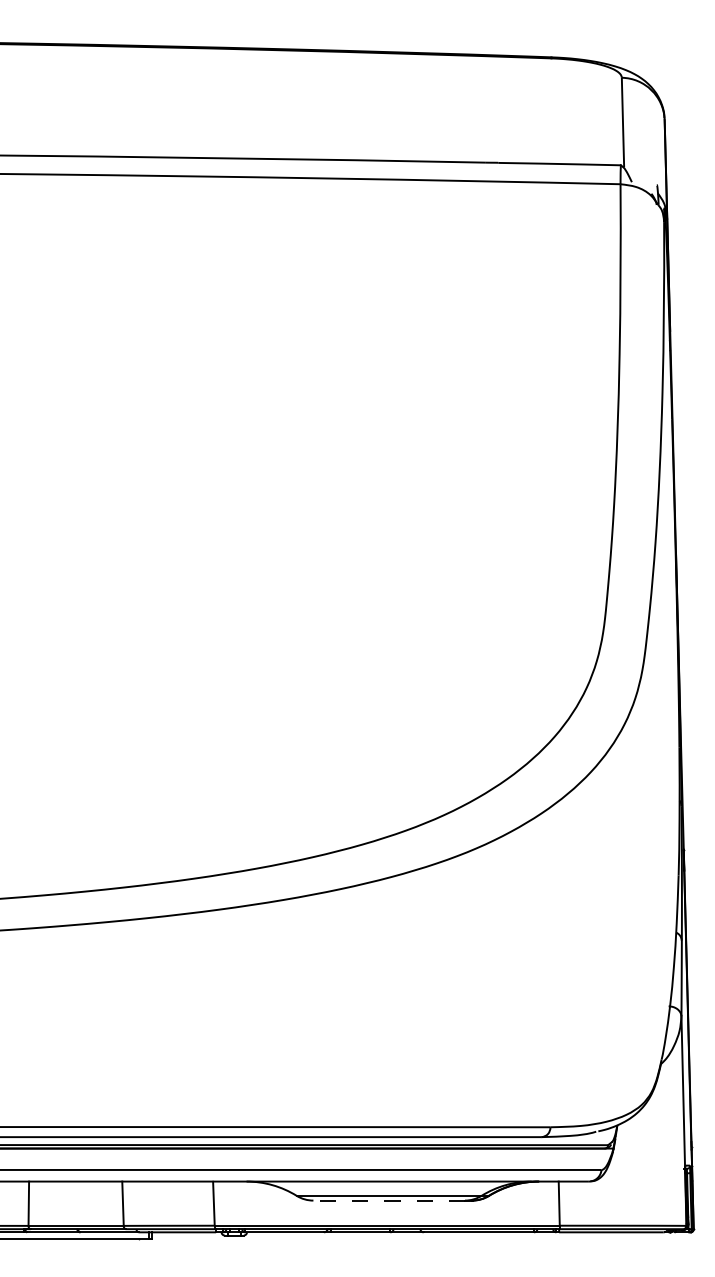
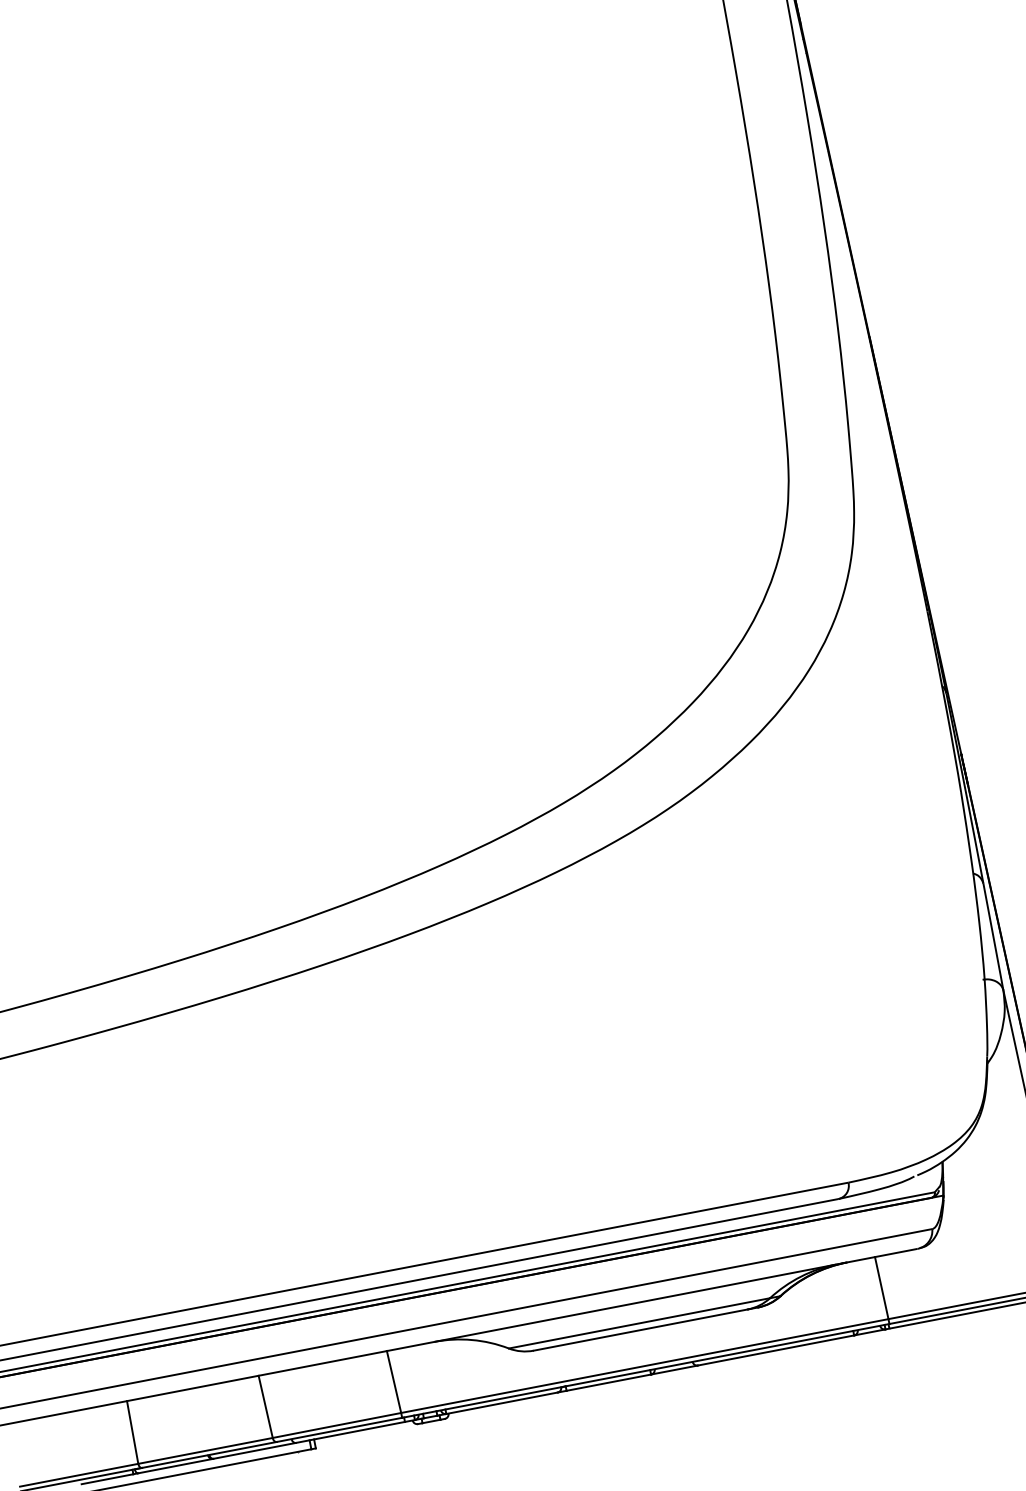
line: (389, 1200) -> (641, 1329), dashed -> solid

